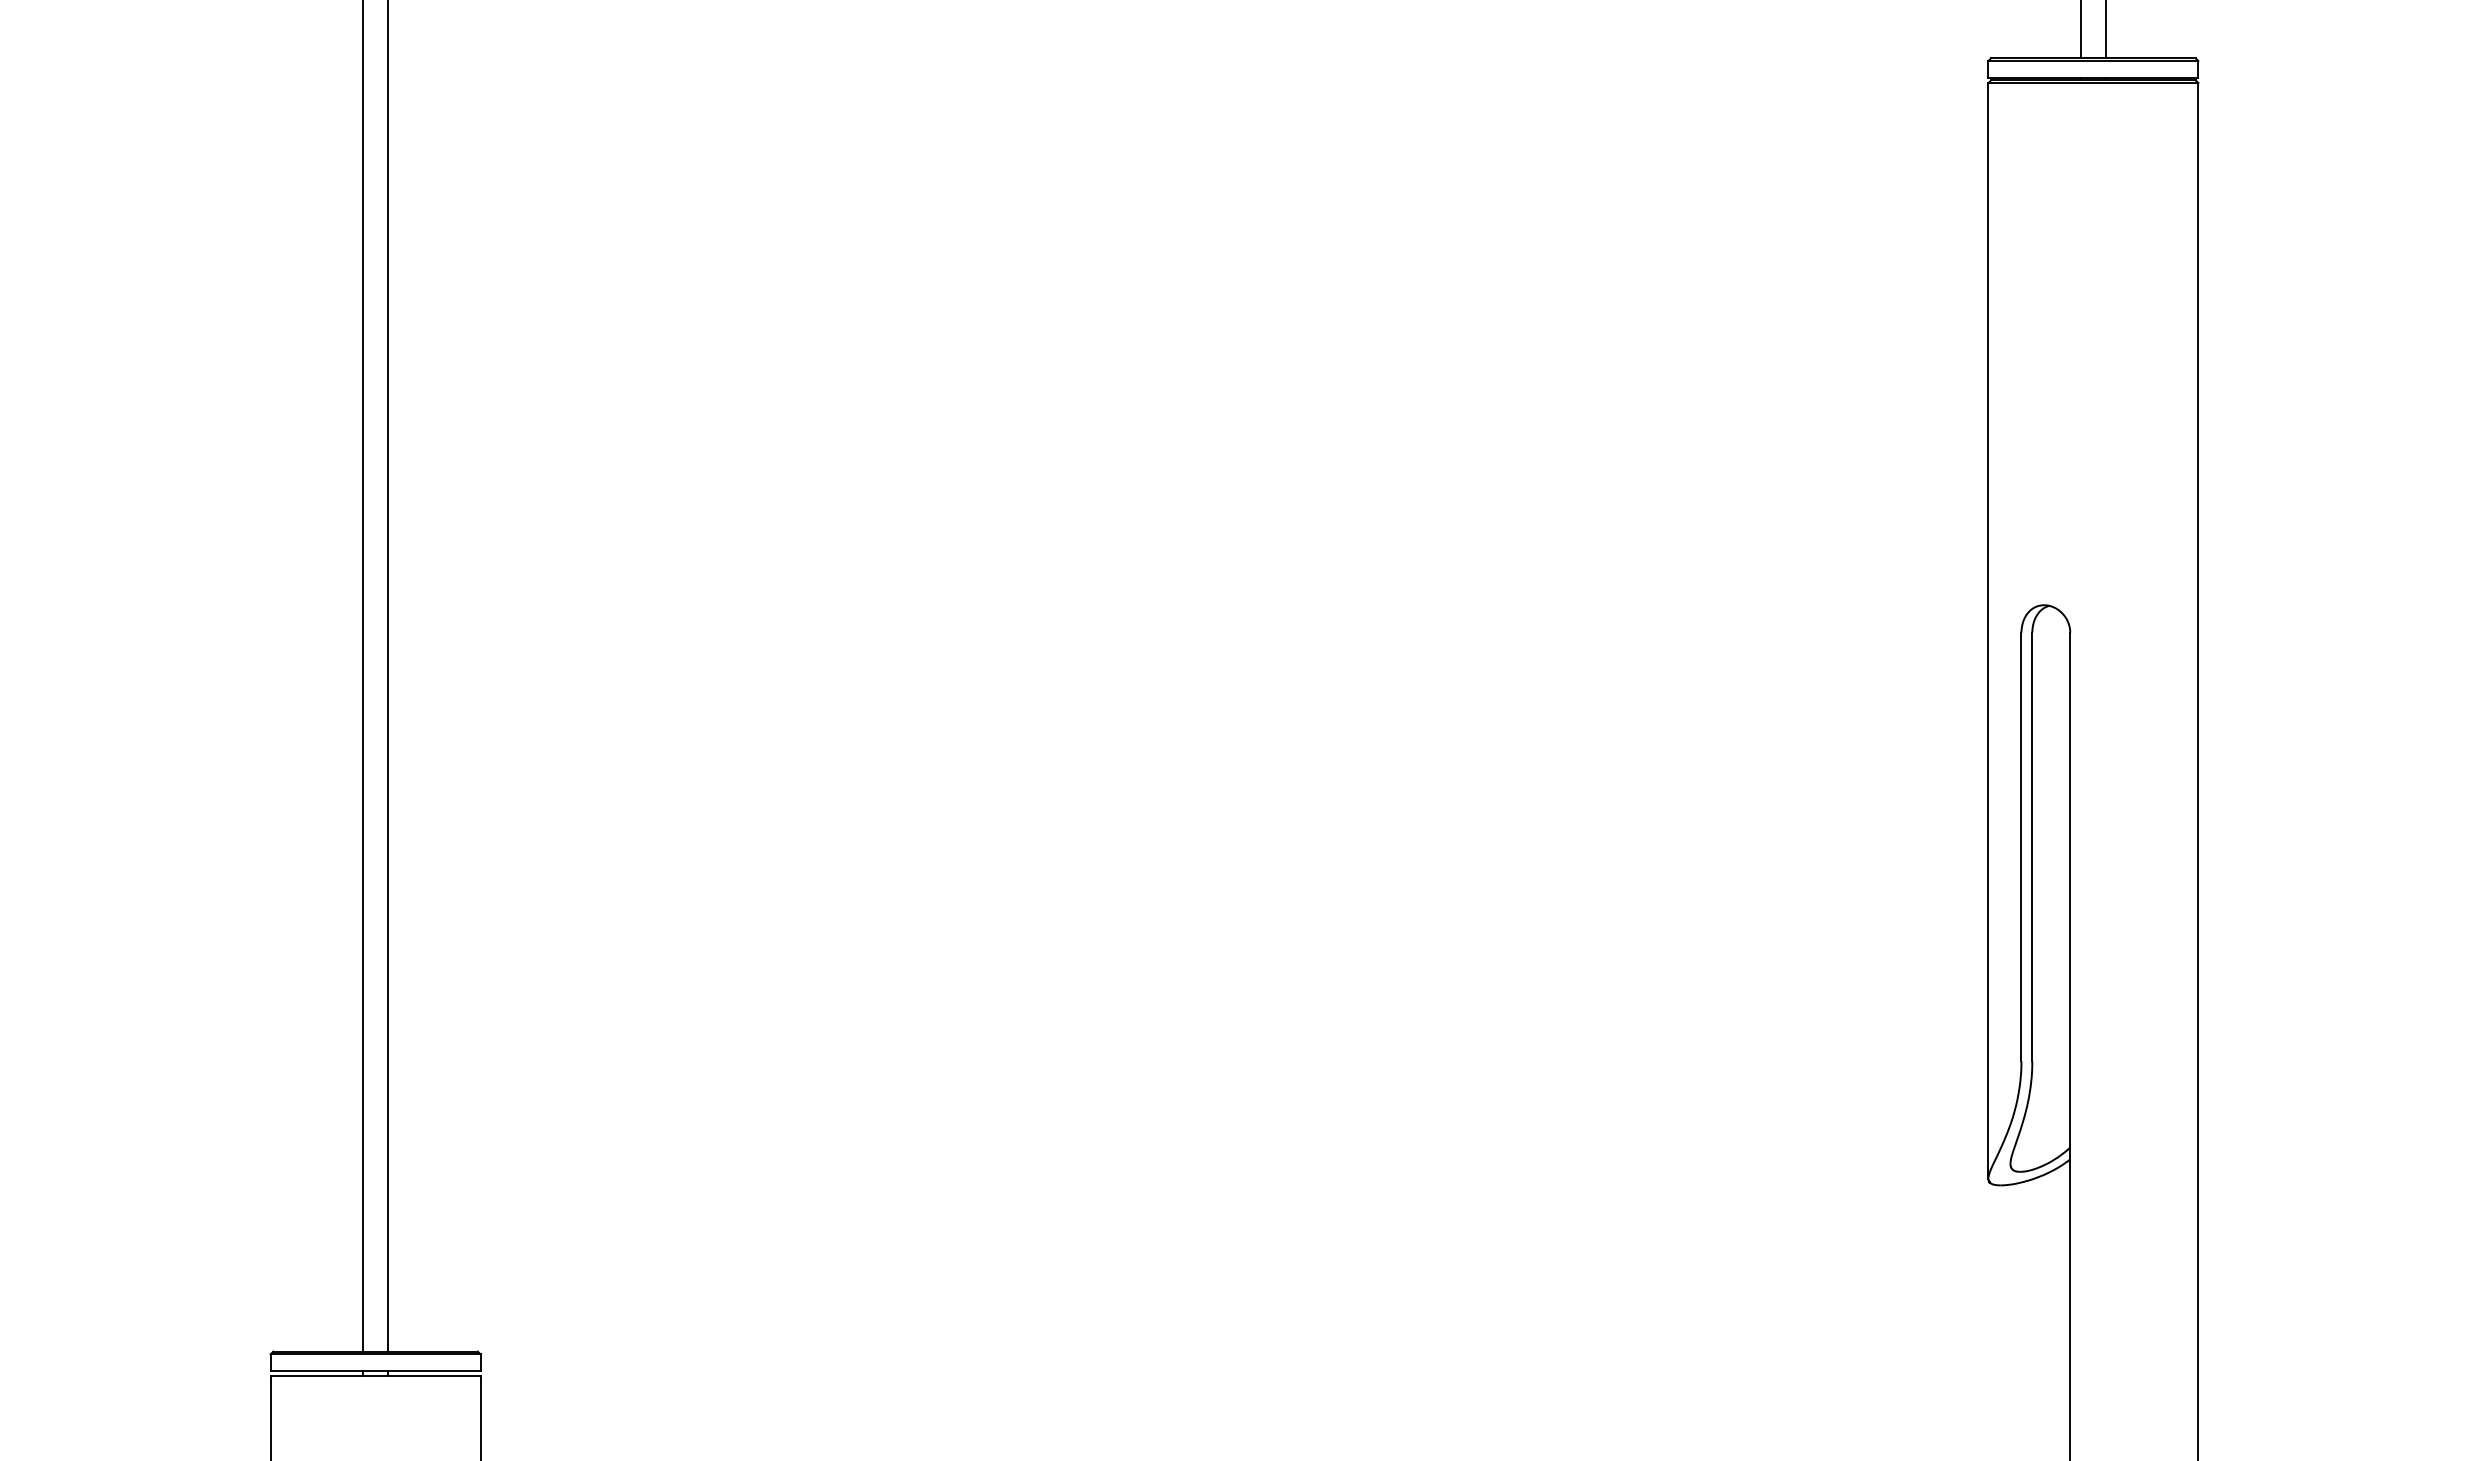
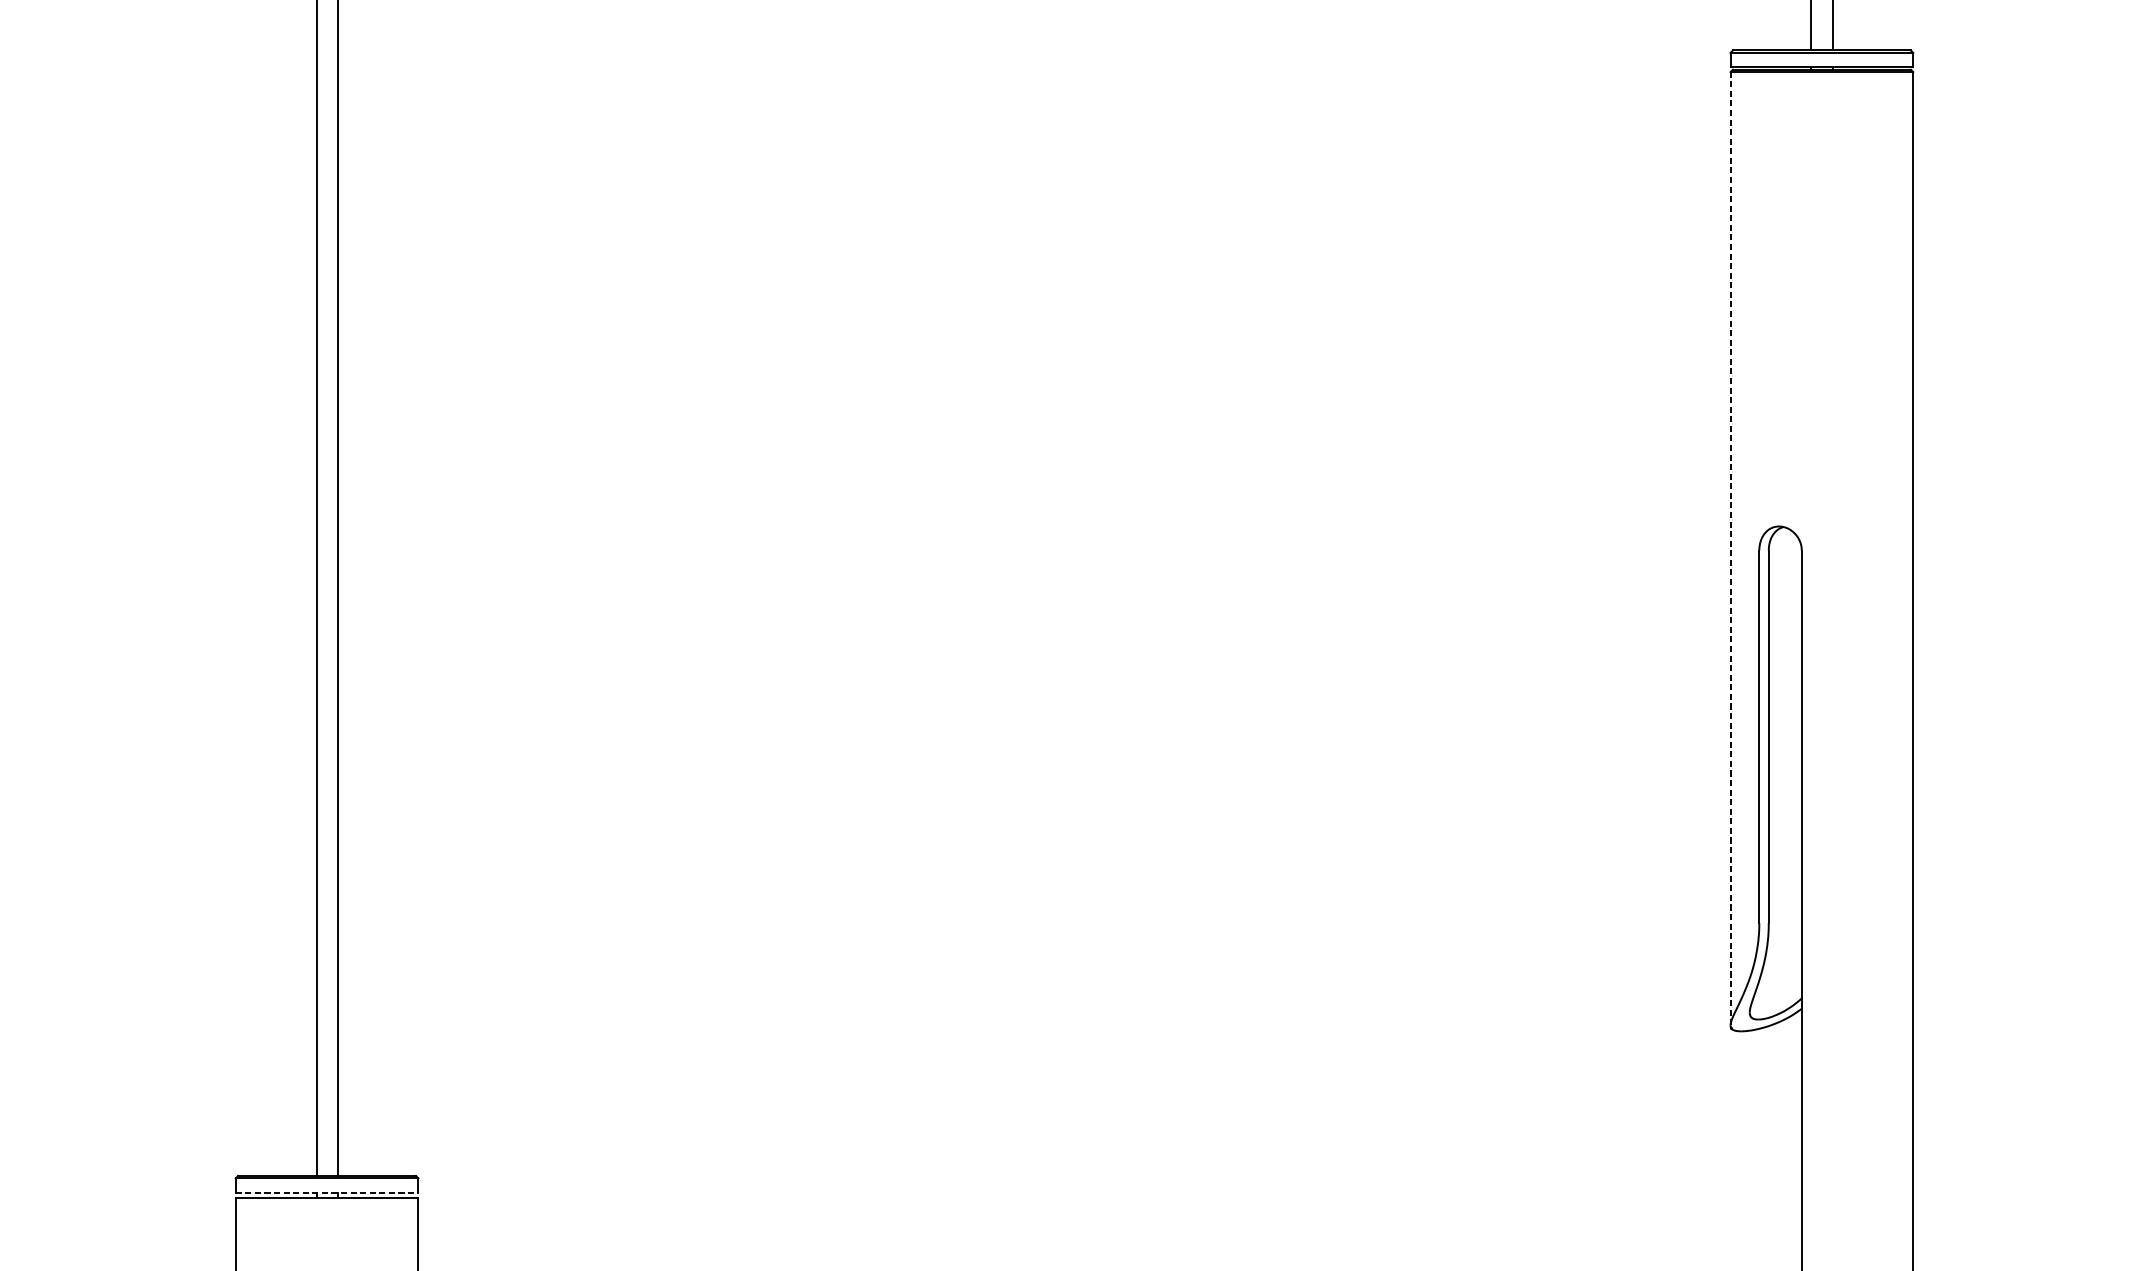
line: (1988, 630) -> (1730, 548), solid -> dashed
line: (375, 1370) -> (326, 1192), solid -> dashed

